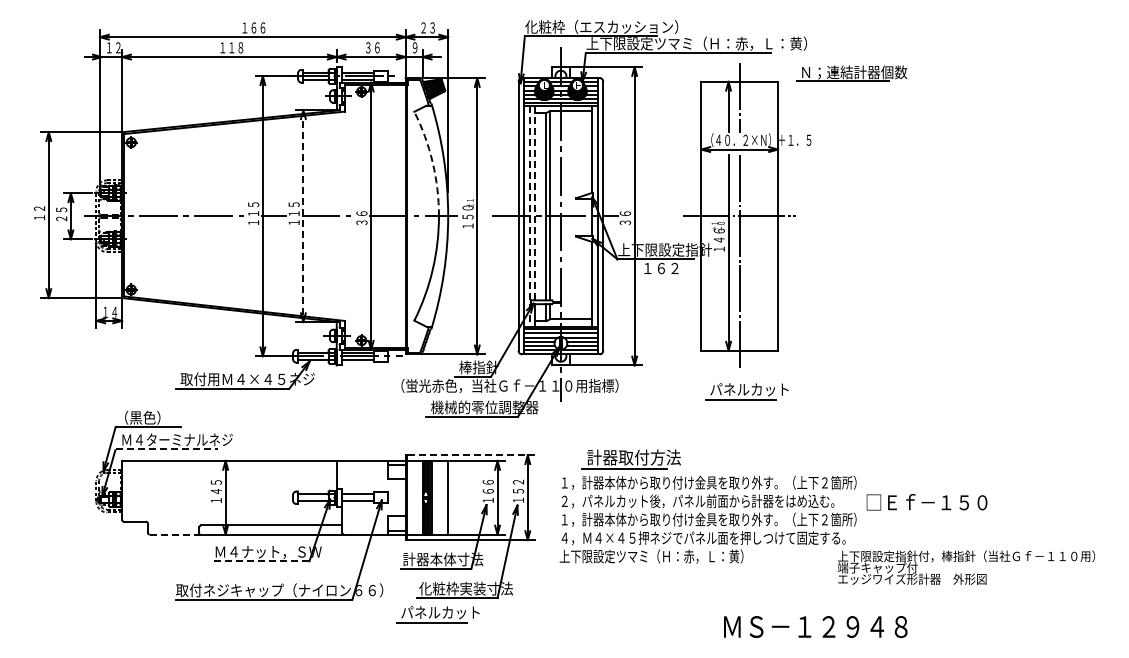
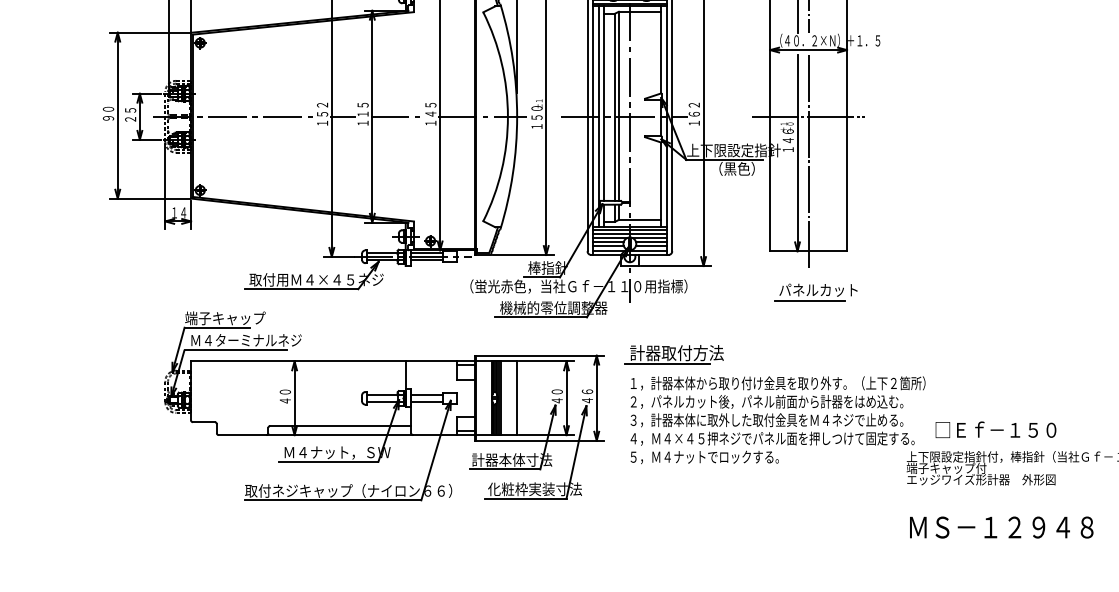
arc: (432, 162) -> (501, 63), dashed -> solid
line: (535, 202) -> (604, 103), dashed -> solid
text: (253, 209) -> (322, 110), １１５ -> １５２
text: (39, 213) -> (108, 114), １２ -> ９０
text: (361, 213) -> (430, 114), ３６ -> １４５
text: (624, 213) -> (693, 114), ３６ -> １６２
line: (303, 216) -> (372, 117), dashed -> solid
line: (529, 216) -> (598, 117), dashed -> solid
text: (664, 268) -> (733, 169), １６２ -> （黒色）
text: (156, 417) -> (225, 318), （黒色） -> 端子キャップ
line: (167, 449) -> (236, 350), dashed -> solid
line: (472, 455) -> (541, 356), dashed -> solid
part: (630, 459) -> (673, 355), moved
text: (517, 490) -> (586, 391), １５２ -> ４６
text: (216, 491) -> (285, 392), １４５ -> ４０
text: (487, 491) -> (556, 392), １６６ -> ４０
text: (926, 502) -> (995, 430), moved
text: (708, 519) -> (777, 420), １，計器本体から取り付け金具を取り外す。（上下２箇所） -> ３，計器本体に取外した取付金具をＭ４ネジで止める。
line: (173, 534) -> (242, 435), dashed -> solid
text: (651, 556) -> (720, 457), 上下限設定ツマミ（Ｈ：赤，Ｌ：黄） -> ５，Ｍ４ナットでロックする。
line: (259, 561) -> (328, 462), dashed -> solid
part: (437, 614) -> (506, 515), removed
text: (815, 626) -> (1001, 527), moved

